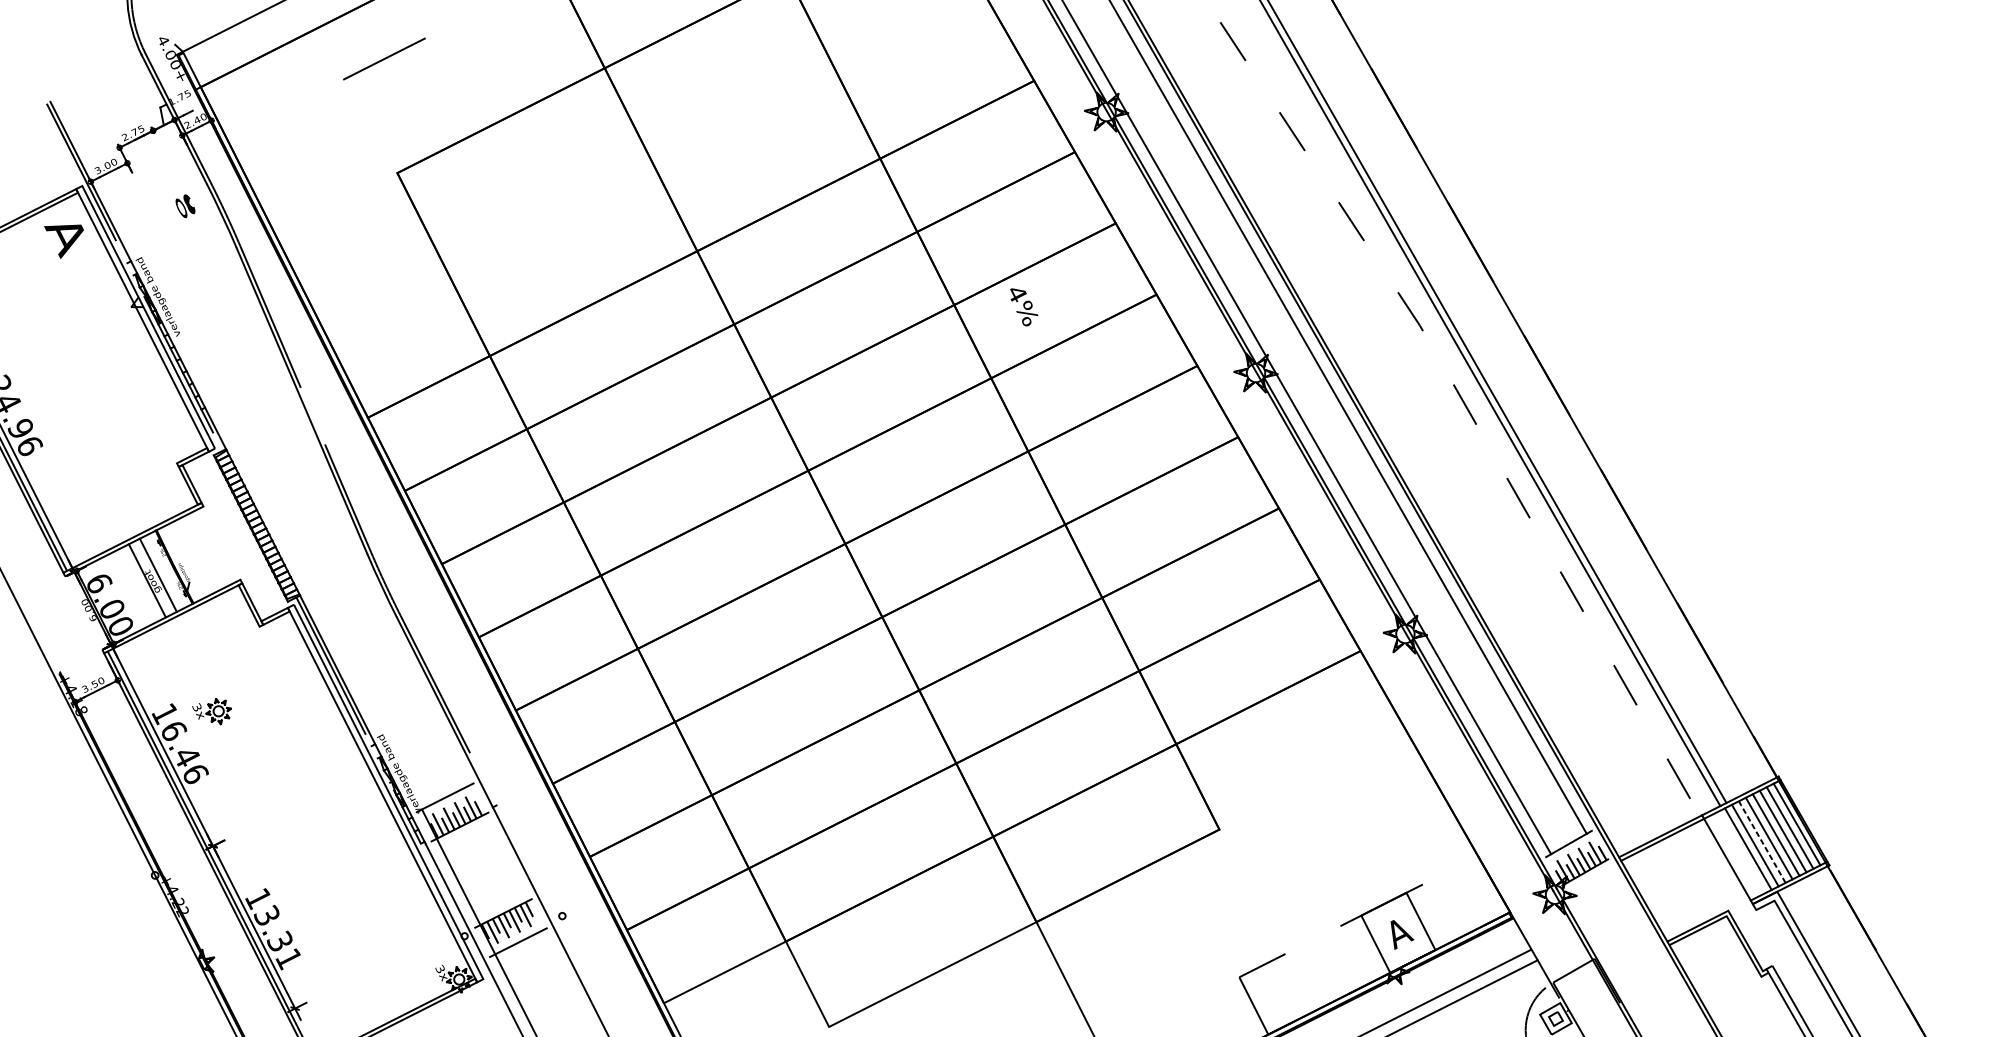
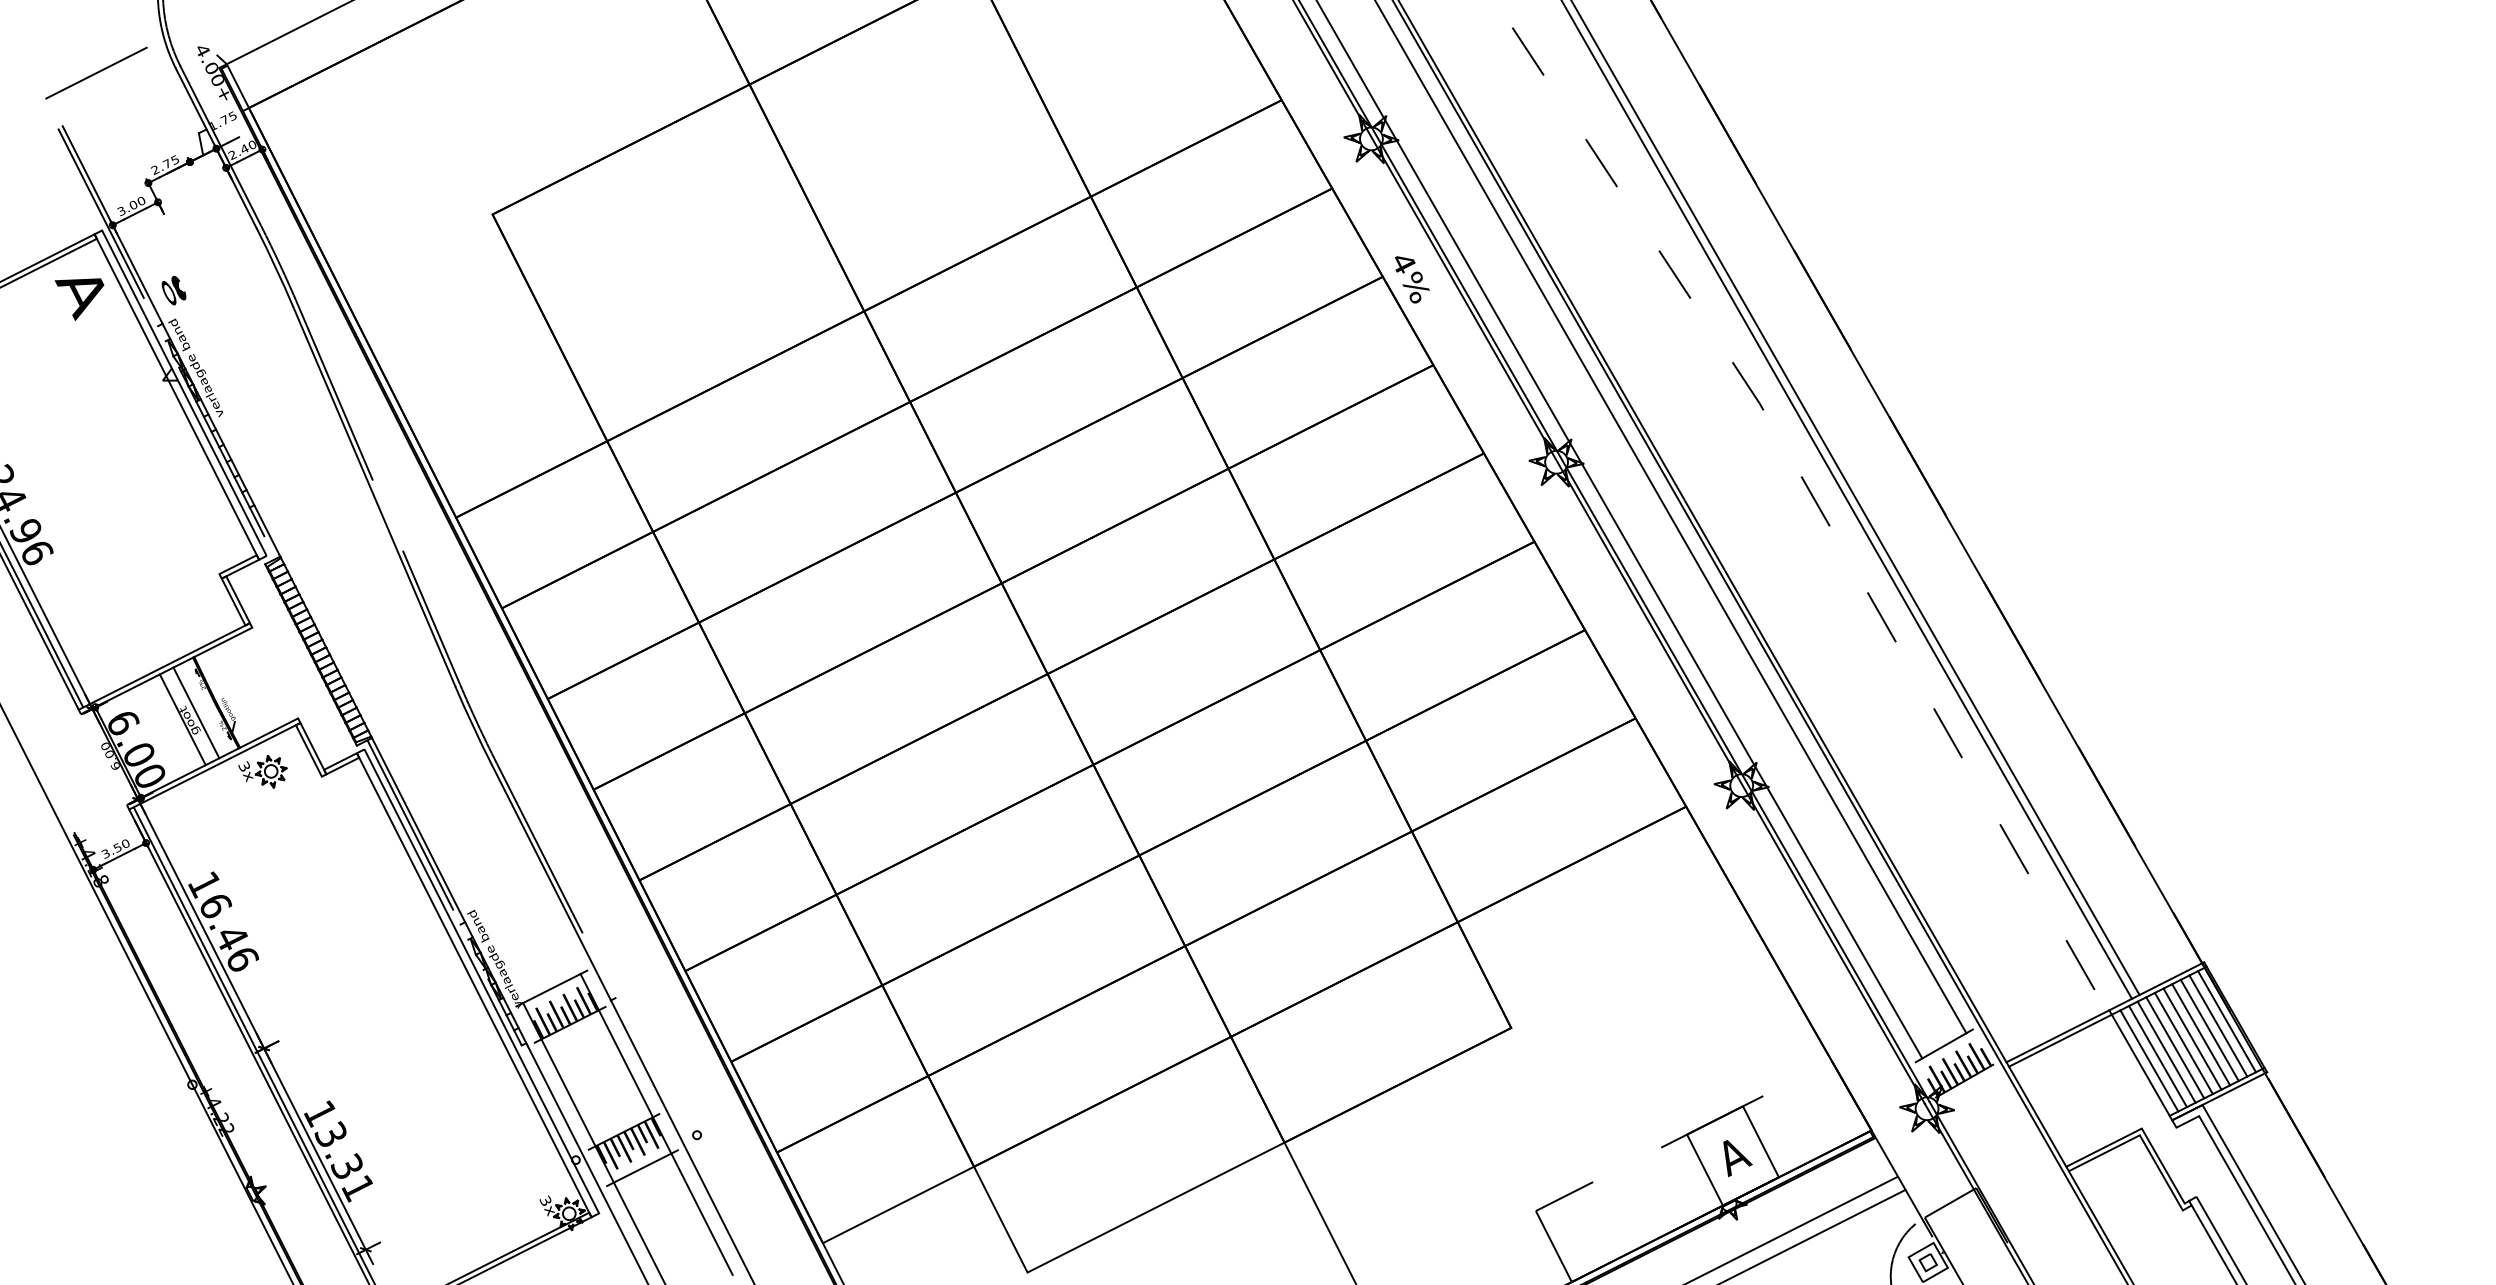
line: (384, 58) -> (96, 72), moved
part: (185, 206) -> (173, 290), moved
text: (1024, 307) -> (1412, 279), moved
part: (211, 711) -> (262, 771), moved
line: (1761, 842) -> (2183, 1043), dashed -> solid
line: (1740, 852) -> (2157, 1056), added
line: (1734, 855) -> (2149, 1060), added
line: (529, 907) -> (656, 1124), added

